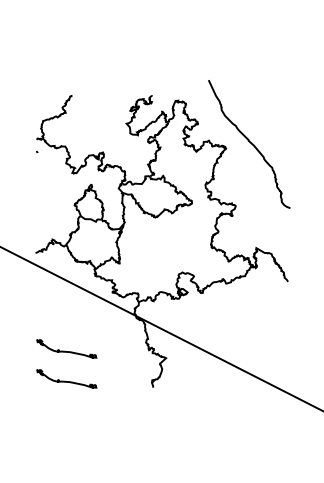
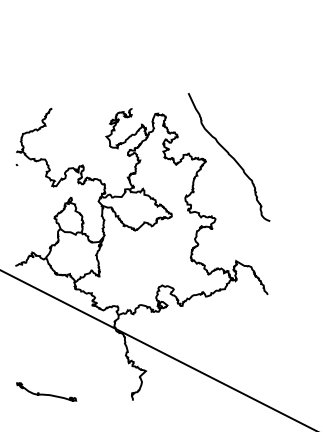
curve: (65, 350) -> (45, 363), removed

